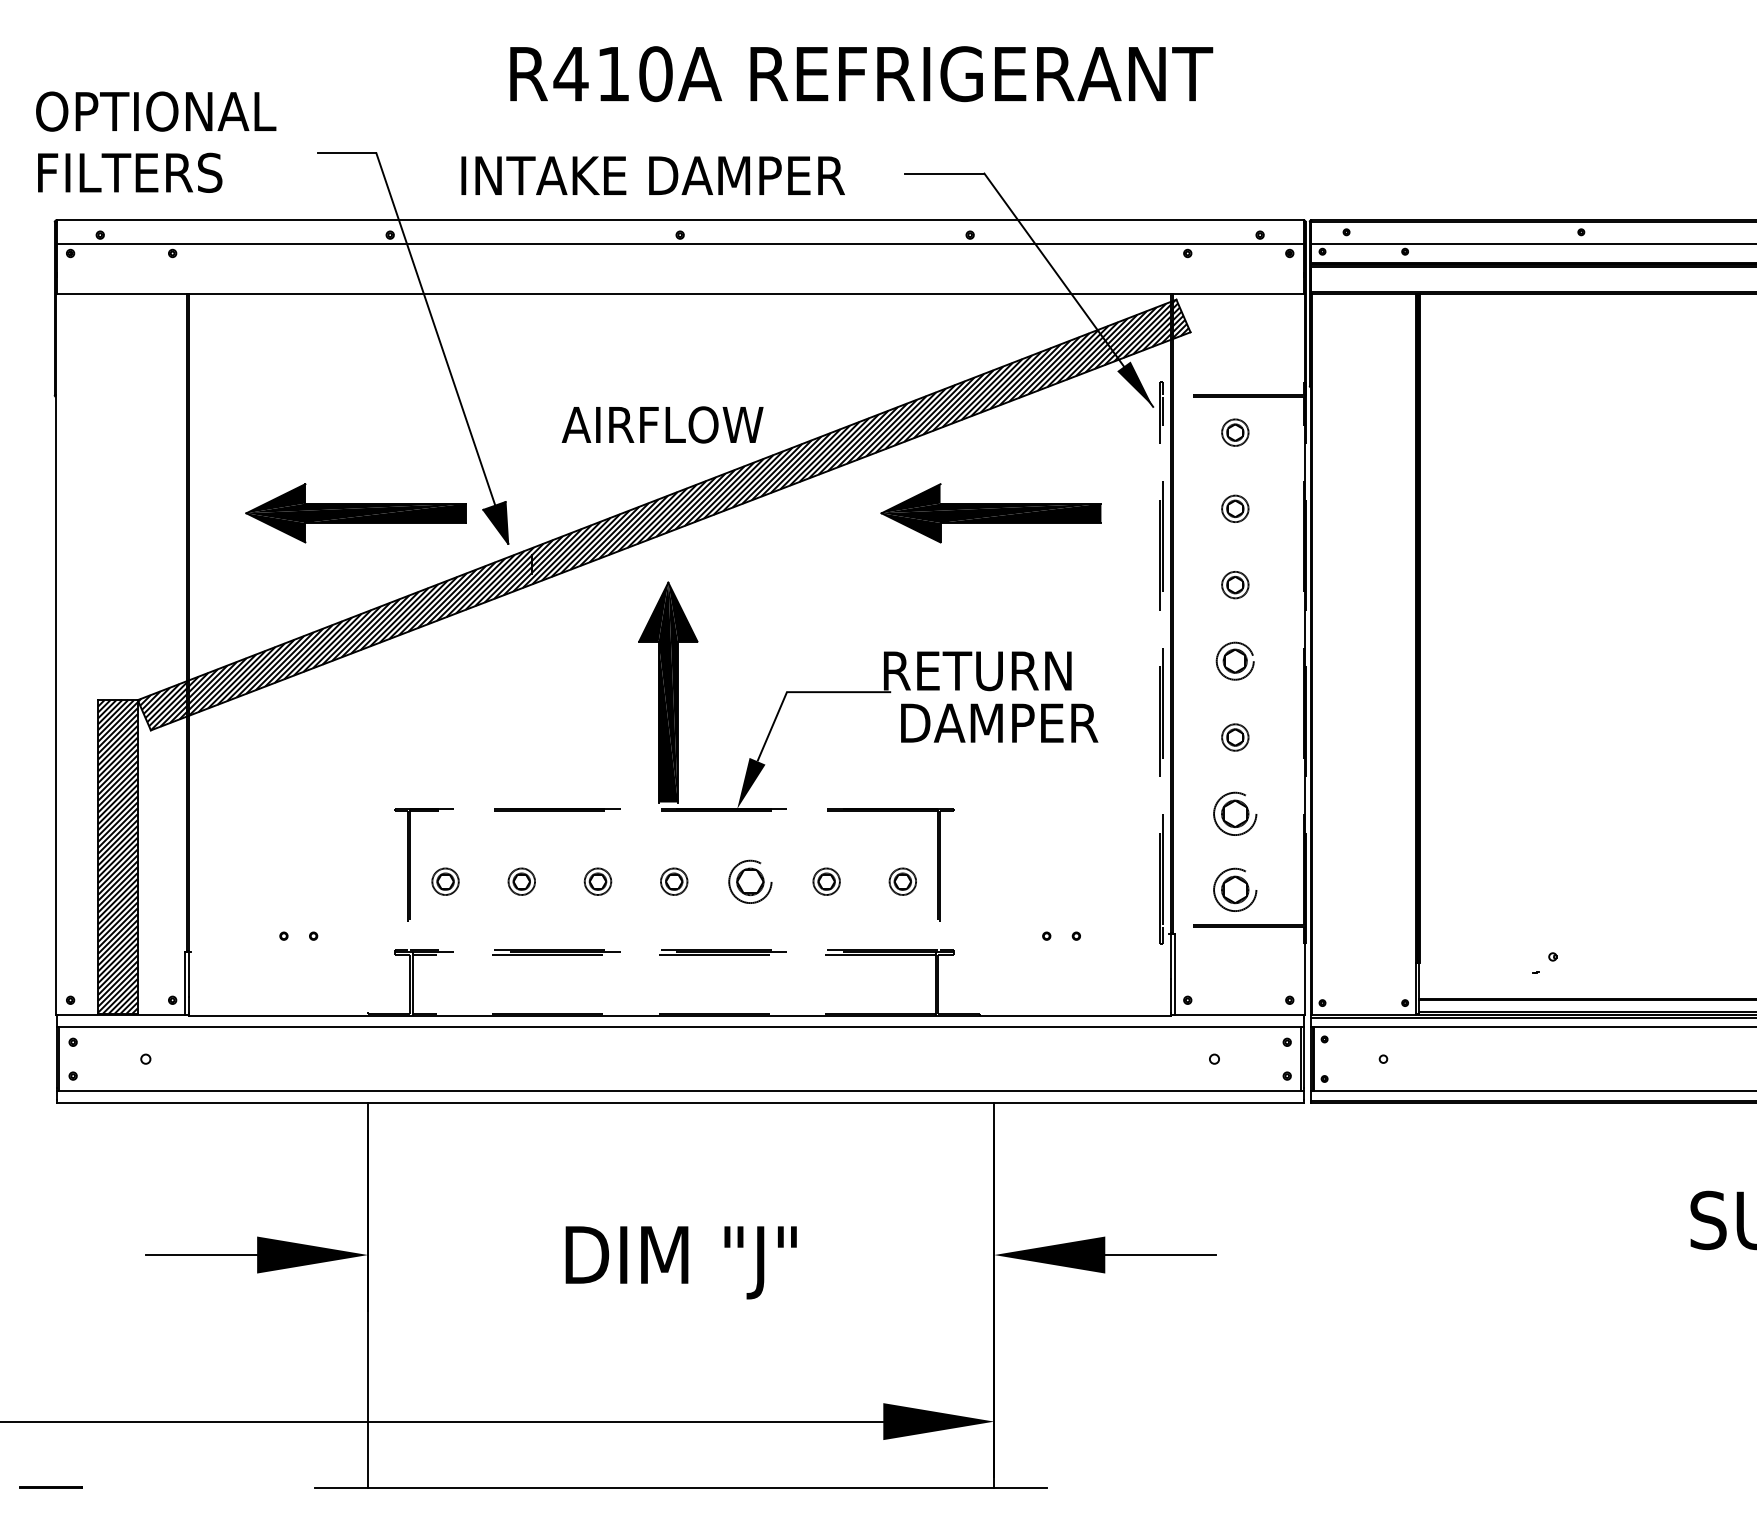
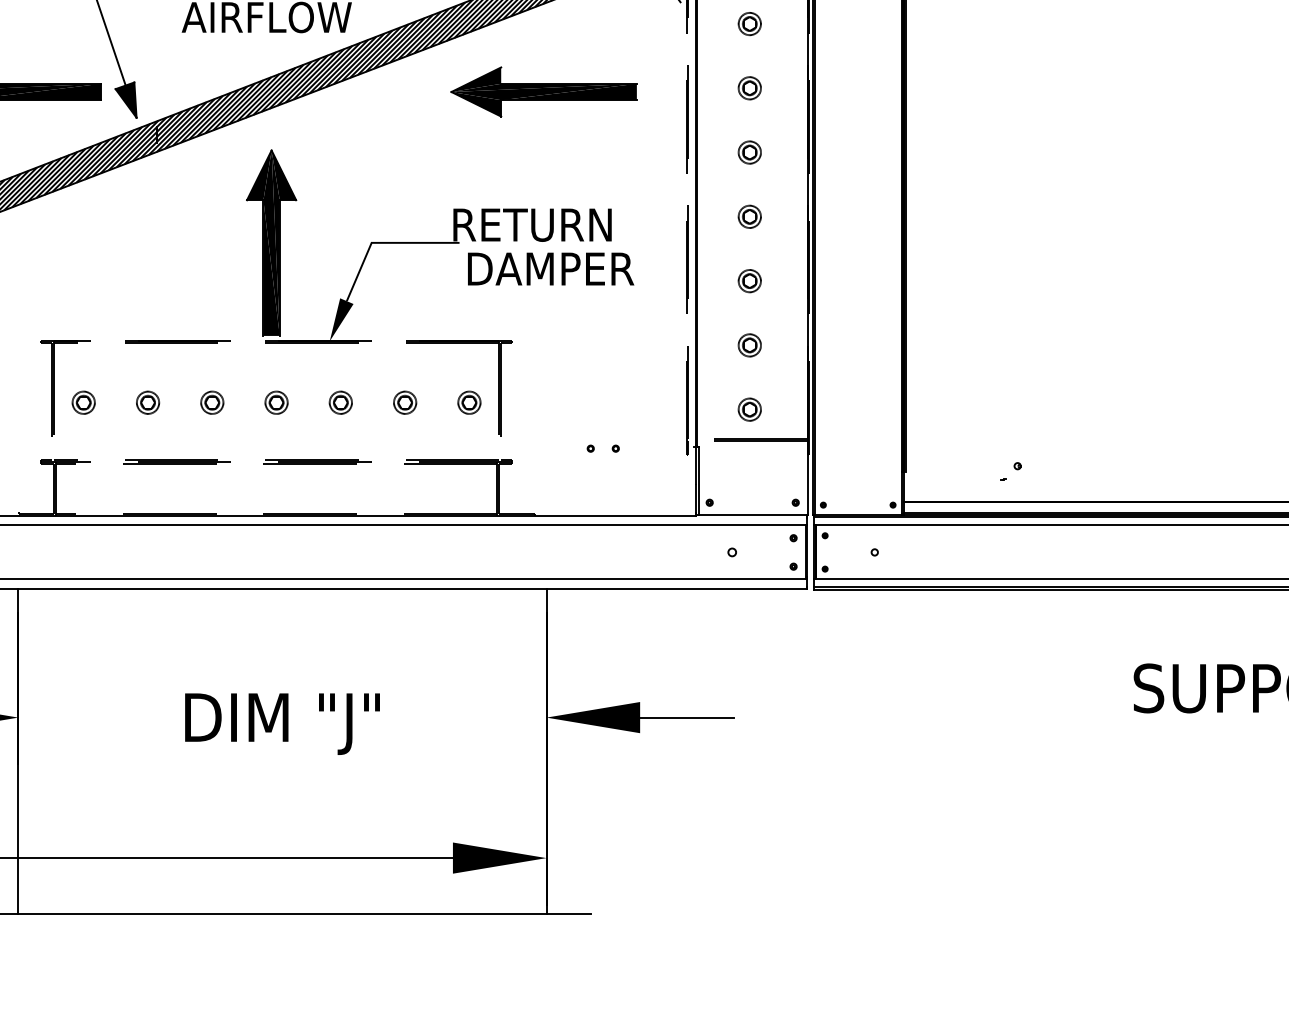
part: (1235, 661) -> (749, 217), size x0.71
part: (1235, 813) -> (749, 345), size x0.62
part: (750, 881) -> (340, 402), size x0.62
part: (1235, 889) -> (749, 409), size x0.62

